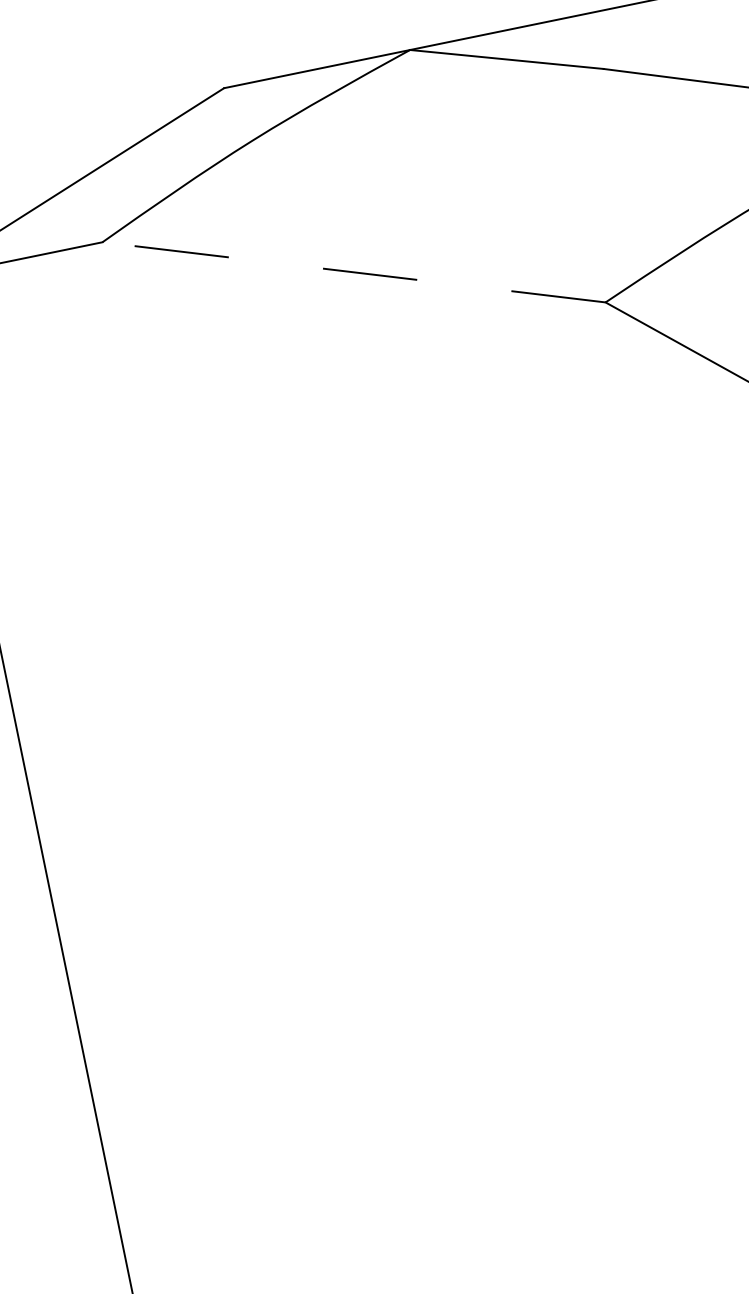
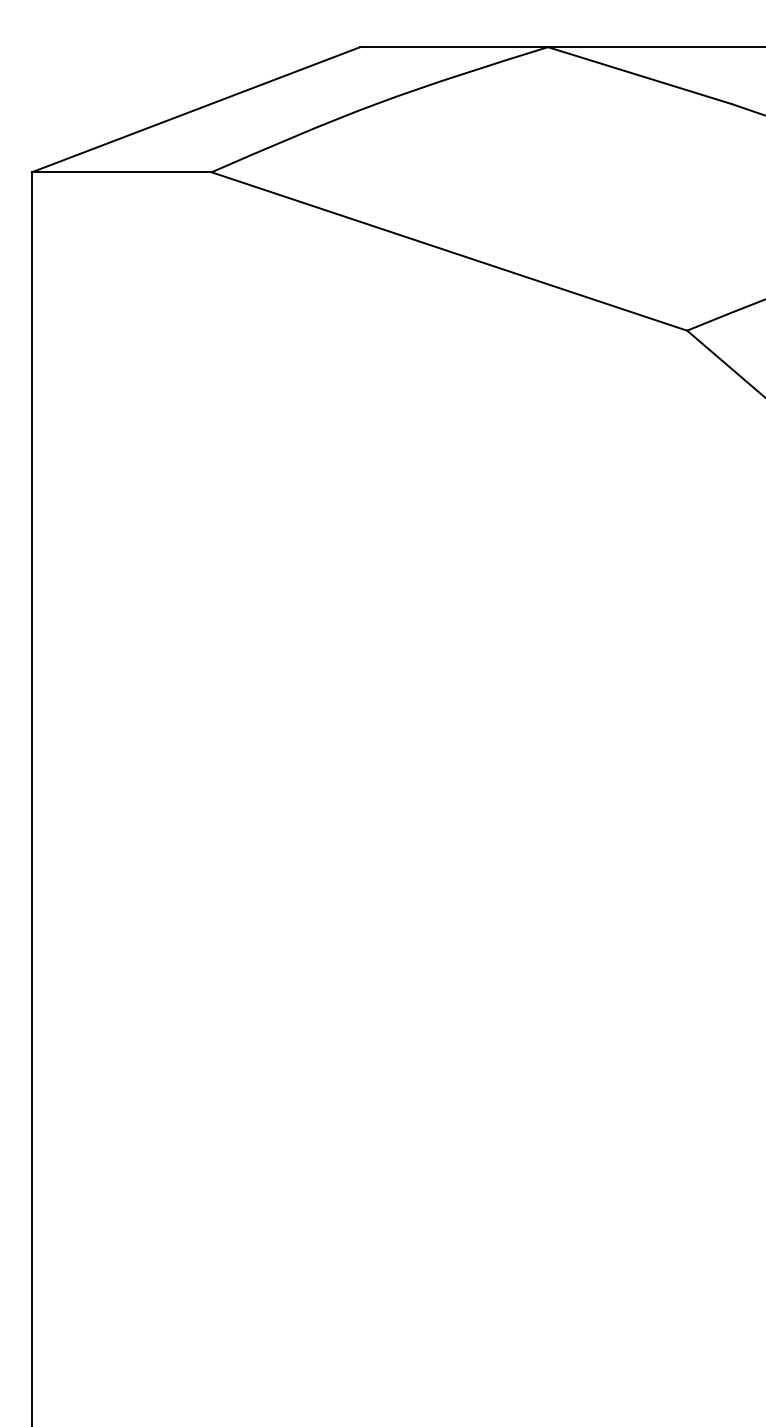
line: (354, 272) -> (449, 251), dashed -> solid

